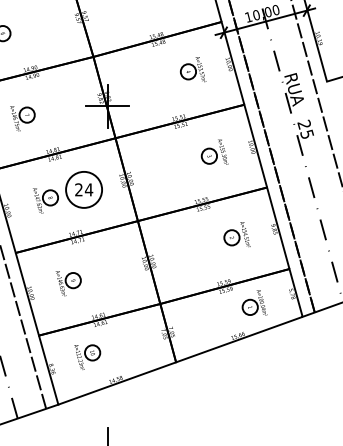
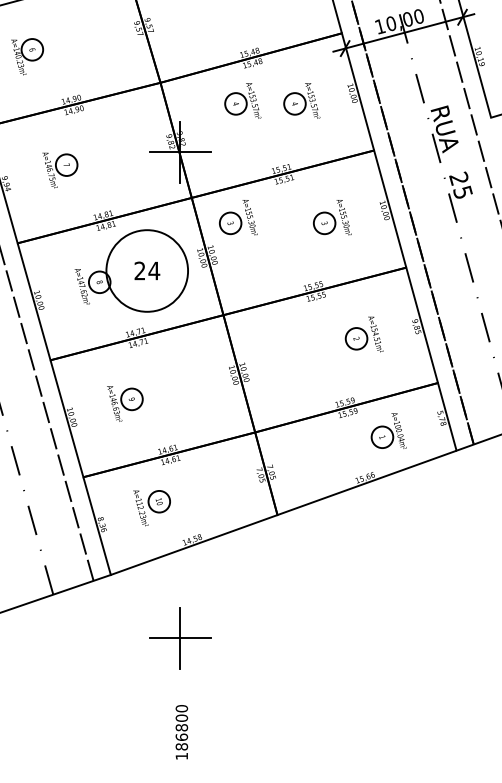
part: (151, 69) -> (242, 100), added
part: (148, 152) -> (238, 217), added
circle: (83, 189) -> (146, 270), size x1.6

